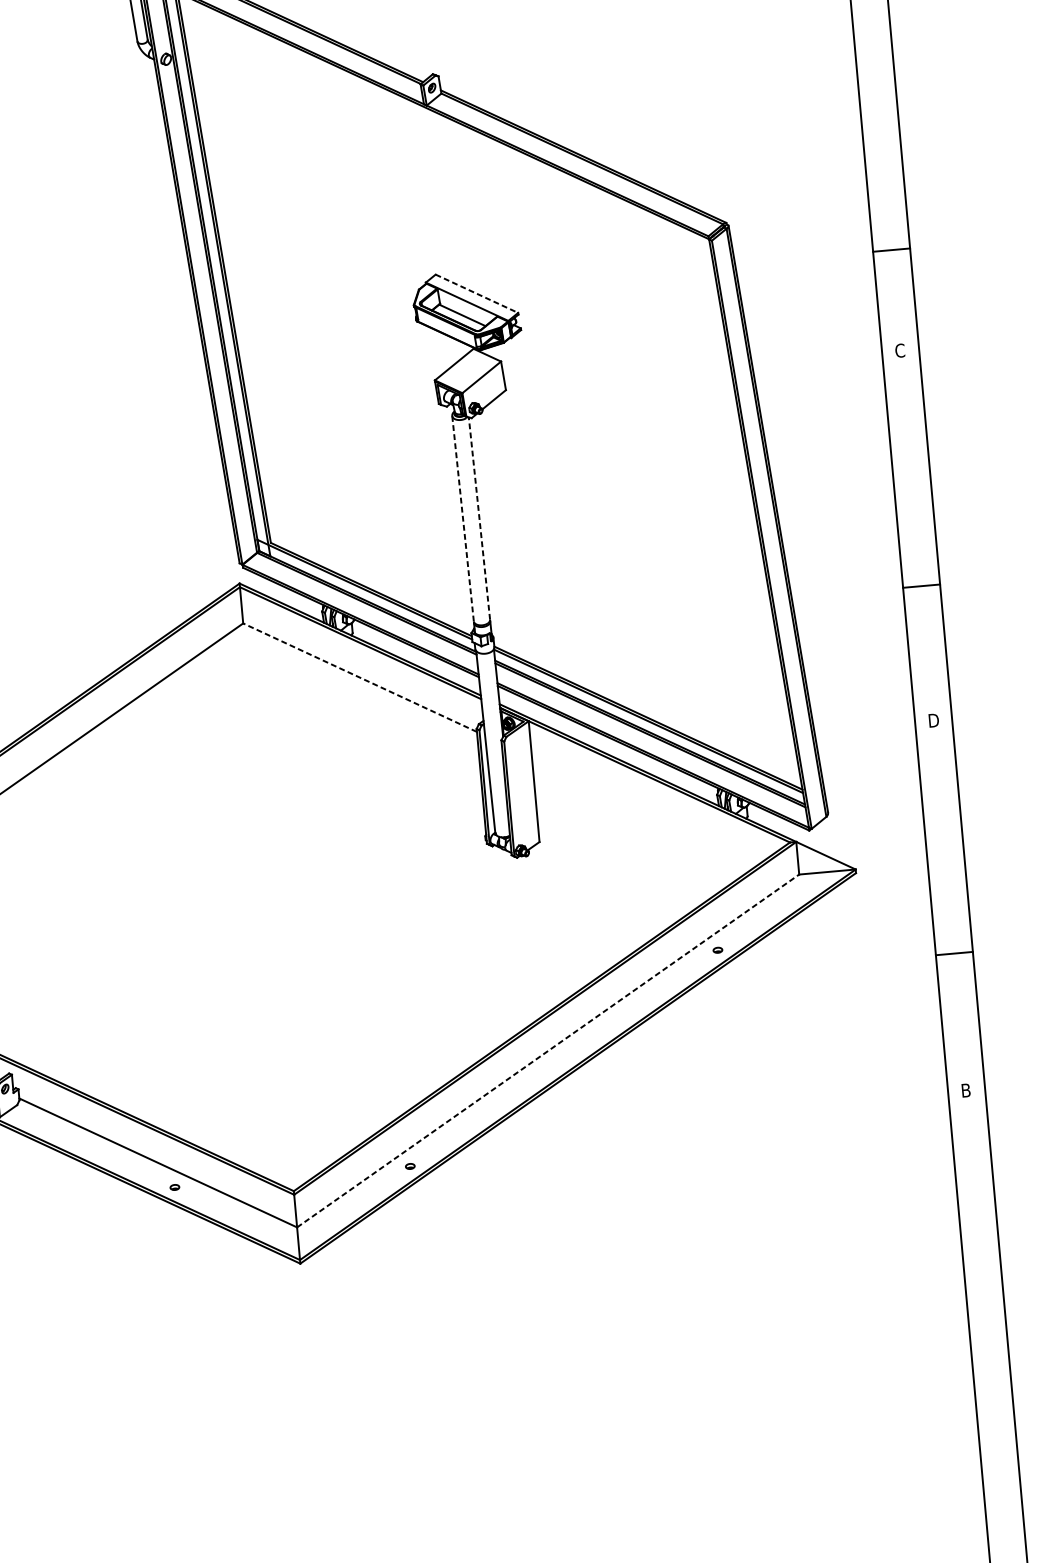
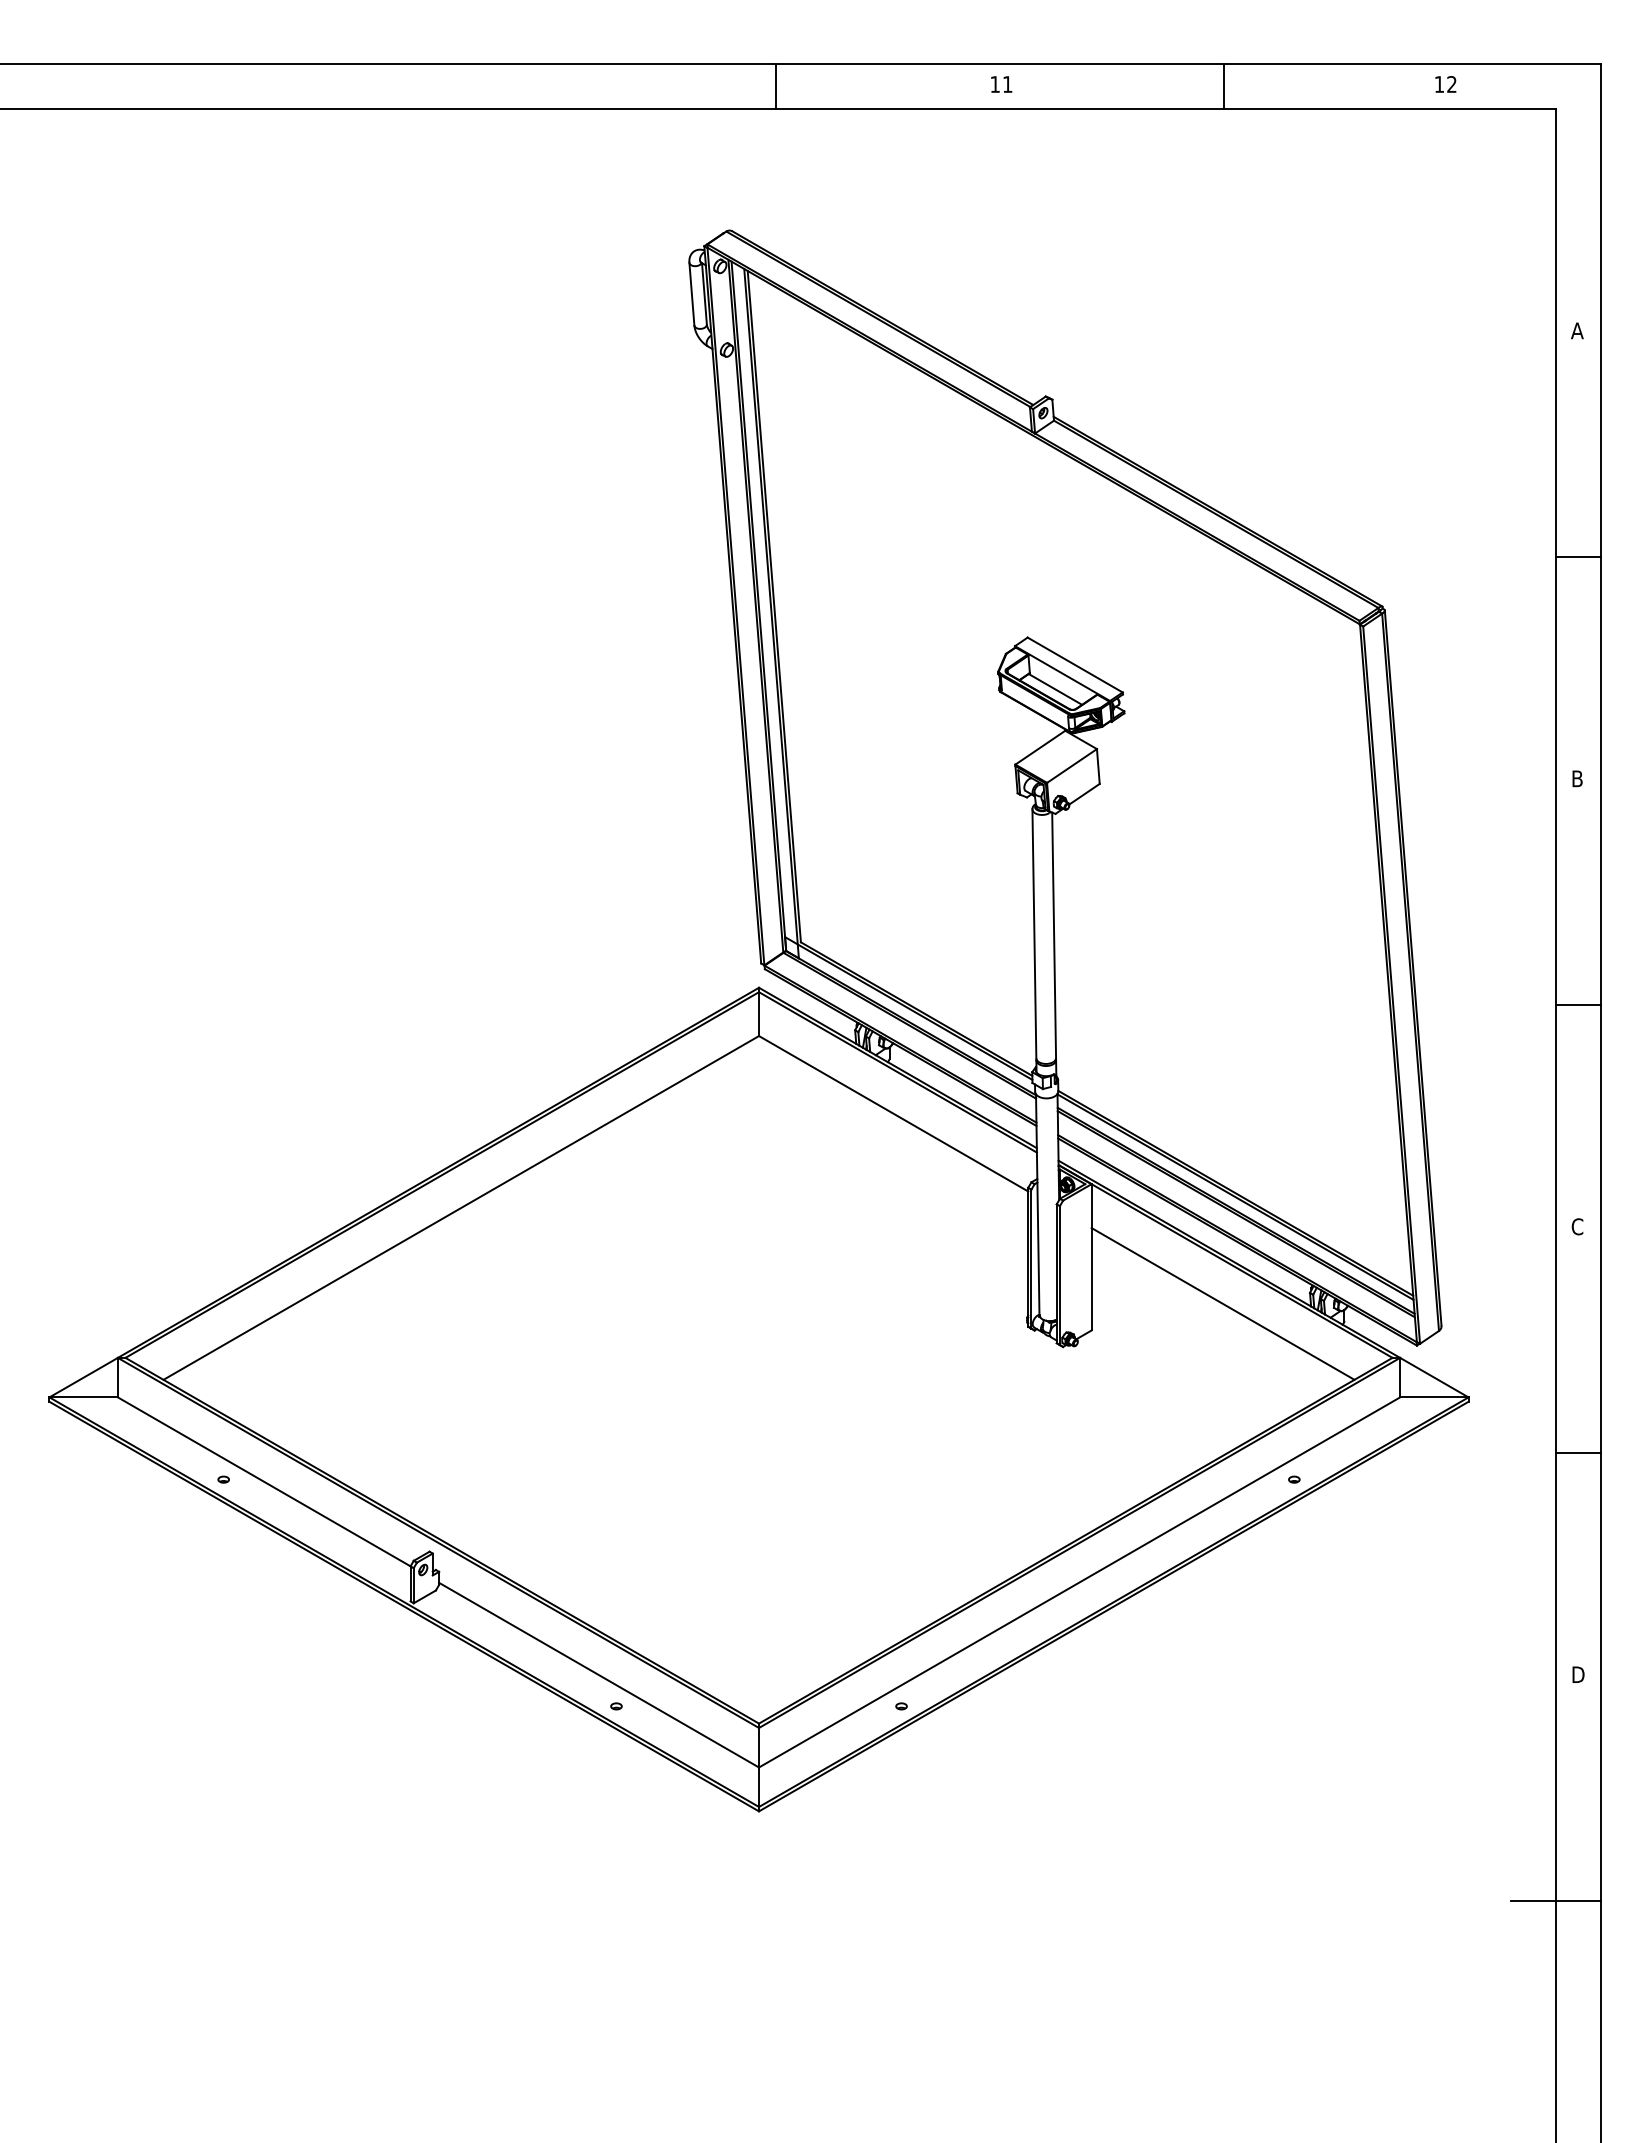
line: (891, 250) -> (1577, 557), moved
line: (477, 294) -> (1075, 665), dashed -> solid
text: (900, 350) -> (1577, 778), C -> B
line: (463, 518) -> (1034, 933), dashed -> solid
line: (479, 518) -> (1054, 935), dashed -> solid
line: (921, 586) -> (1577, 1005), moved
line: (359, 677) -> (893, 1113), dashed -> solid
text: (933, 720) -> (1577, 1226), D -> C
line: (645, 810) -> (1222, 1303), added
line: (953, 953) -> (1577, 1452), moved
line: (548, 1050) -> (1080, 1582), dashed -> solid
text: (967, 1090) -> (1579, 1674), B -> D
line: (964, 1278) -> (1555, 1900), added

